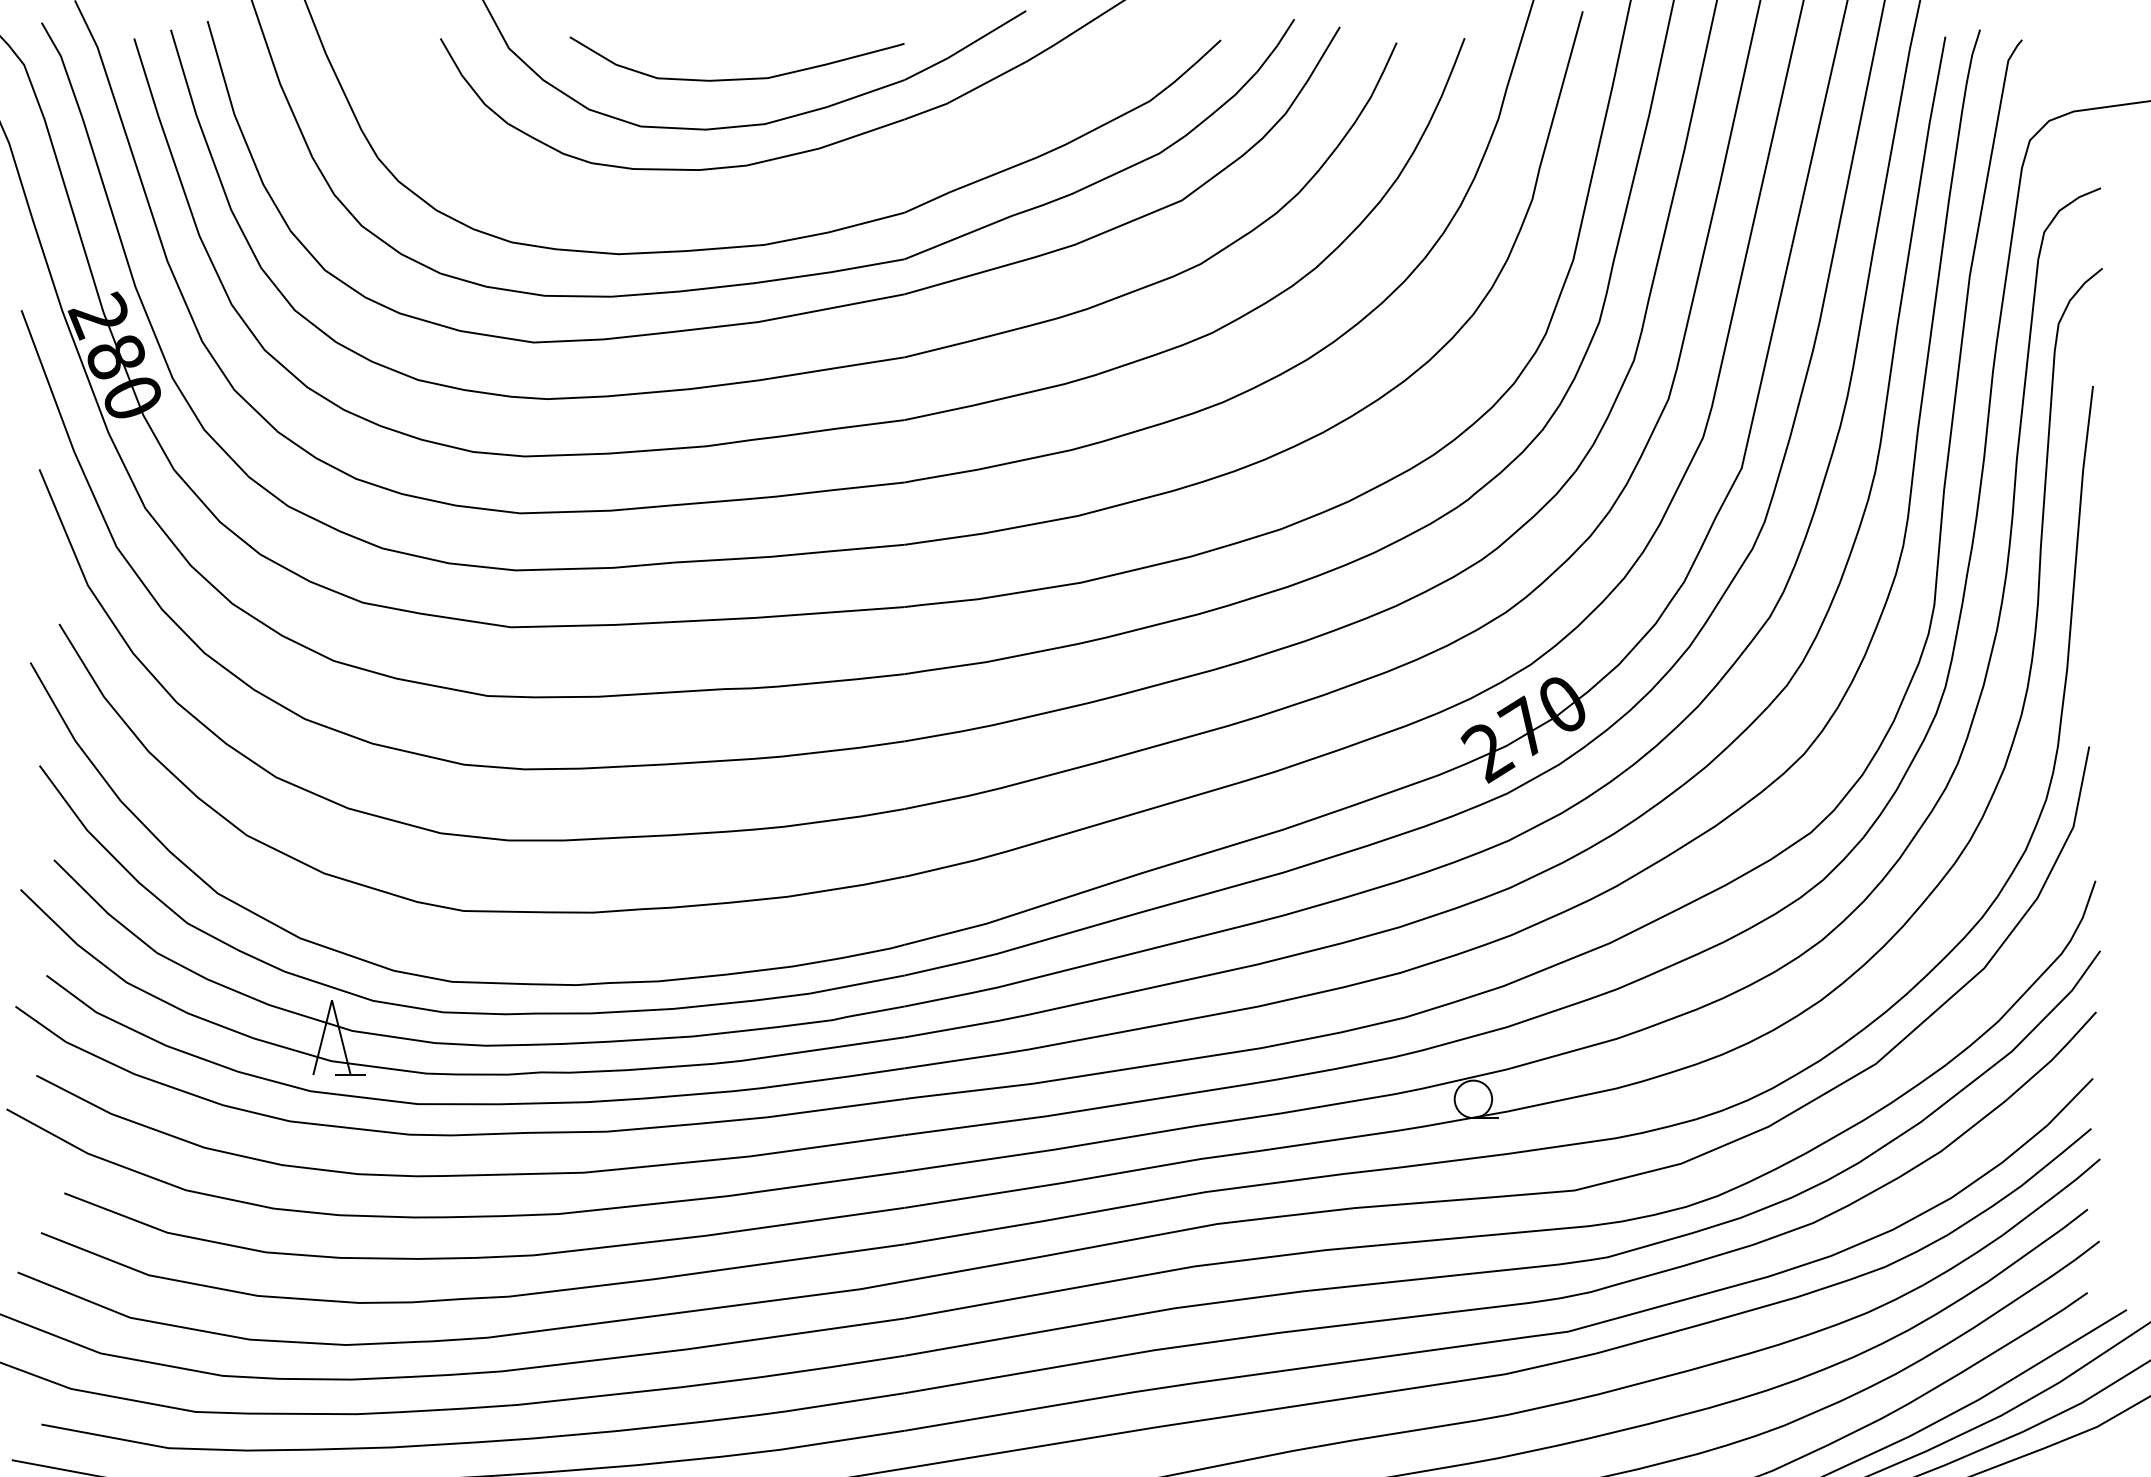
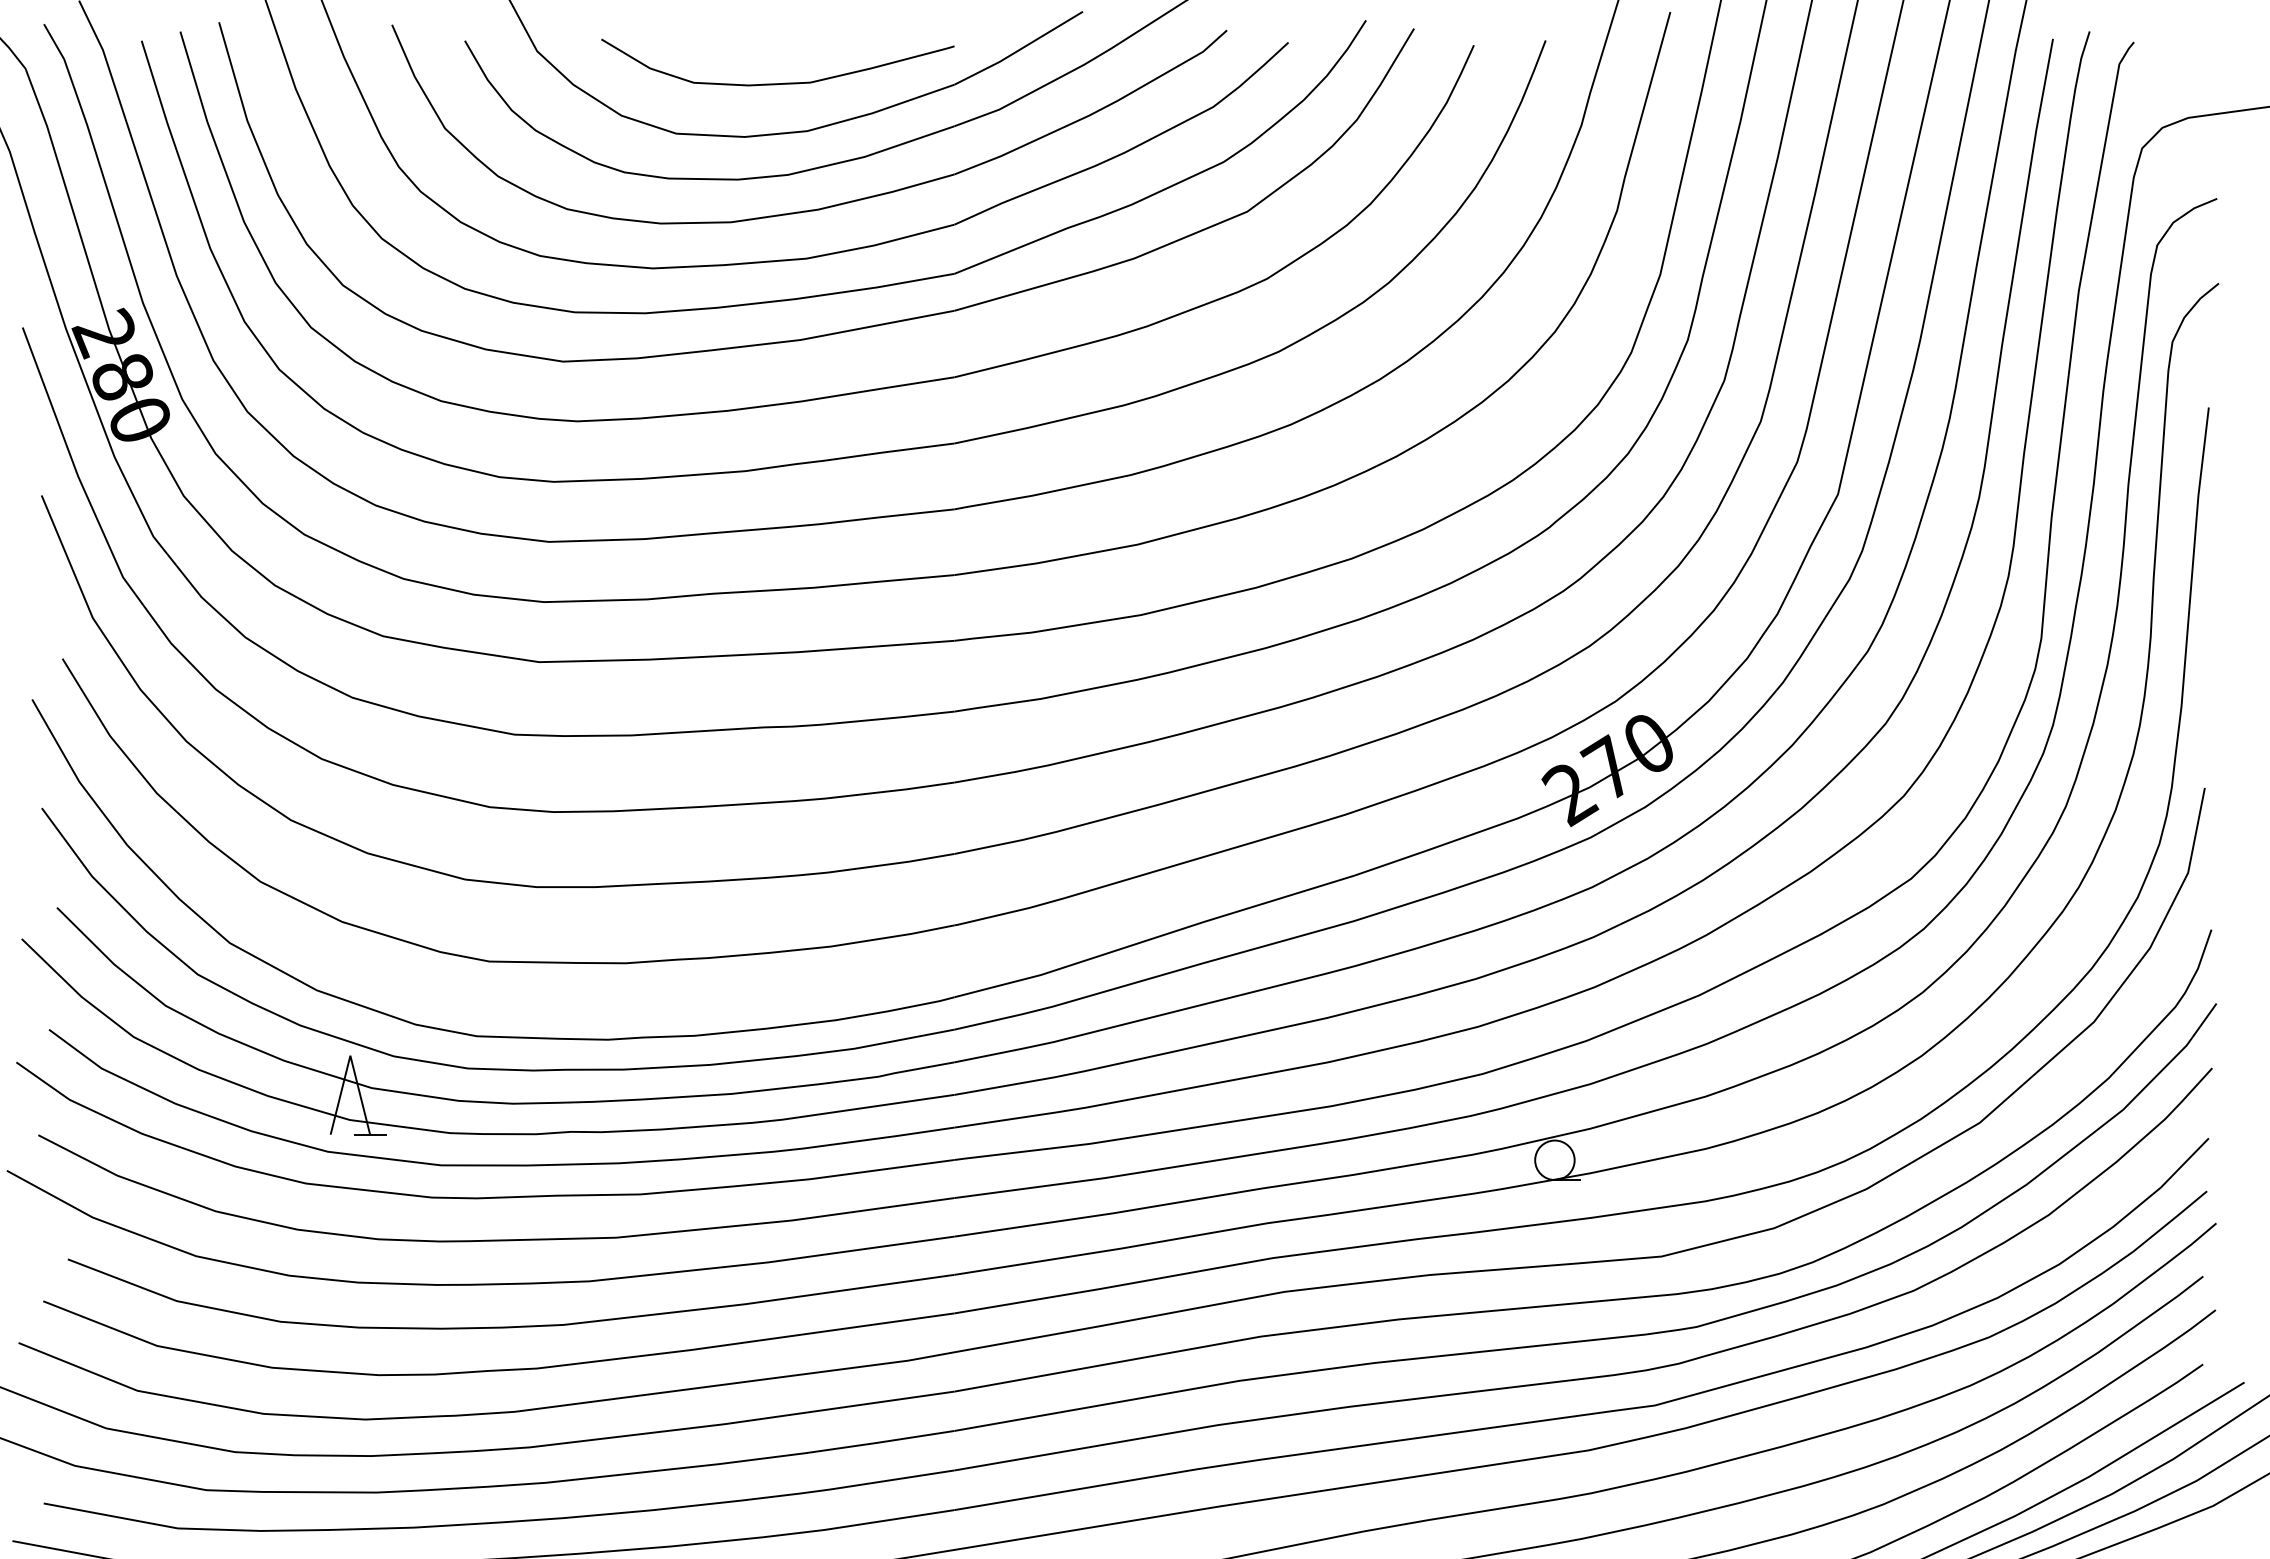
part: (786, 194) -> (830, 205), added

